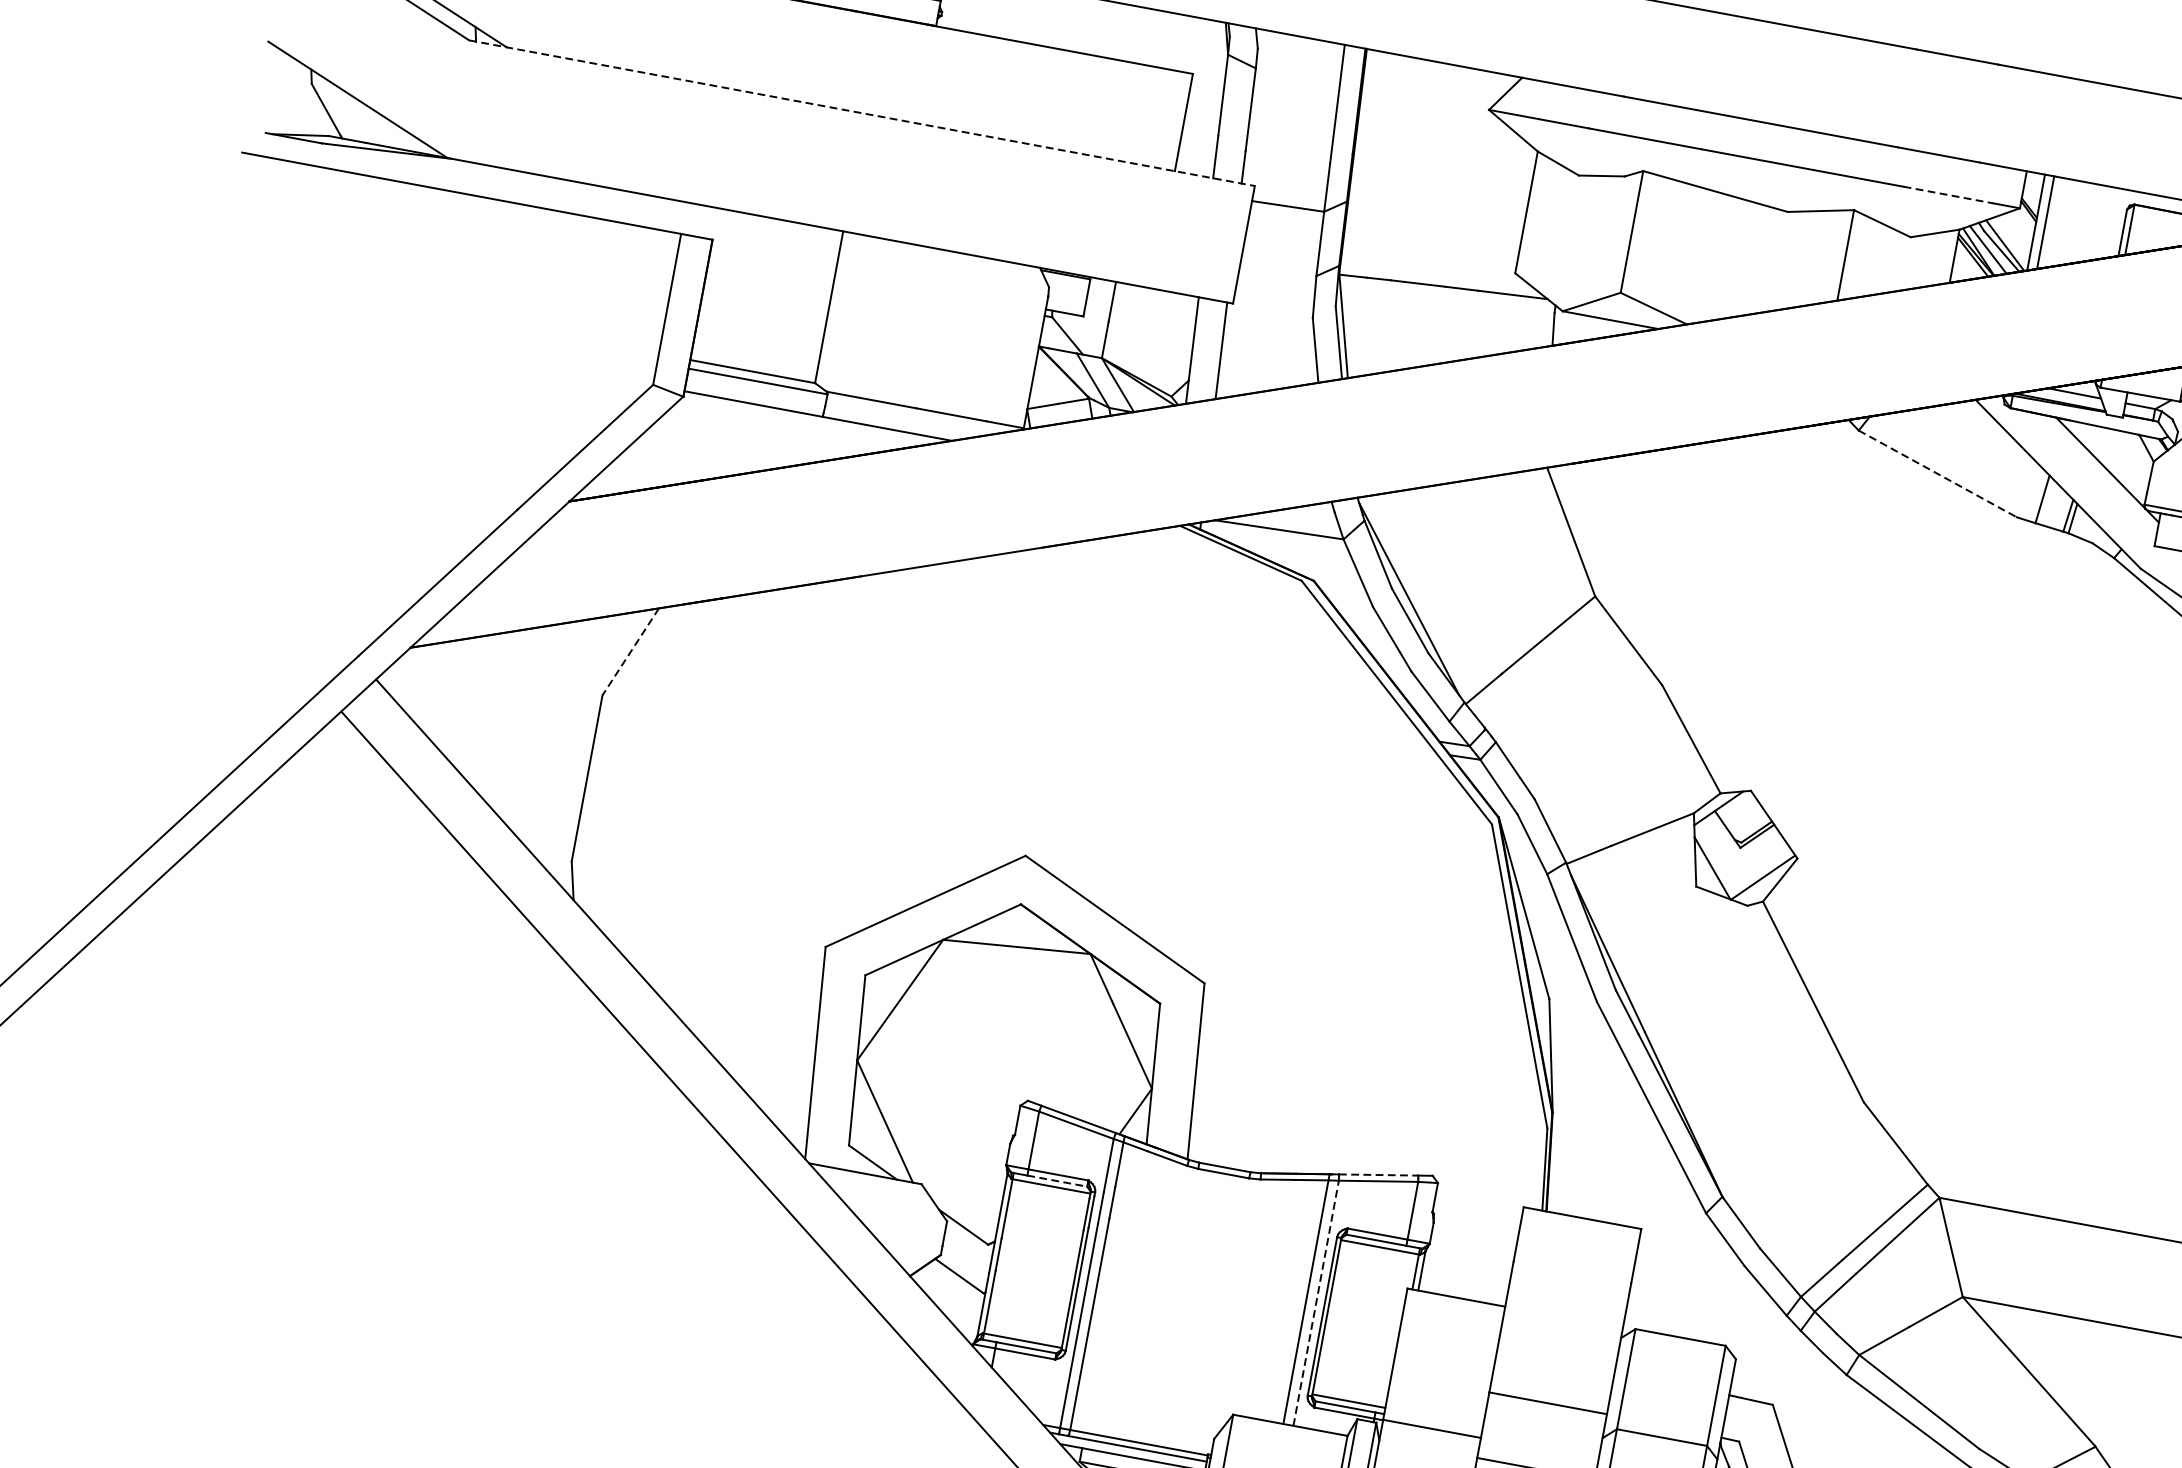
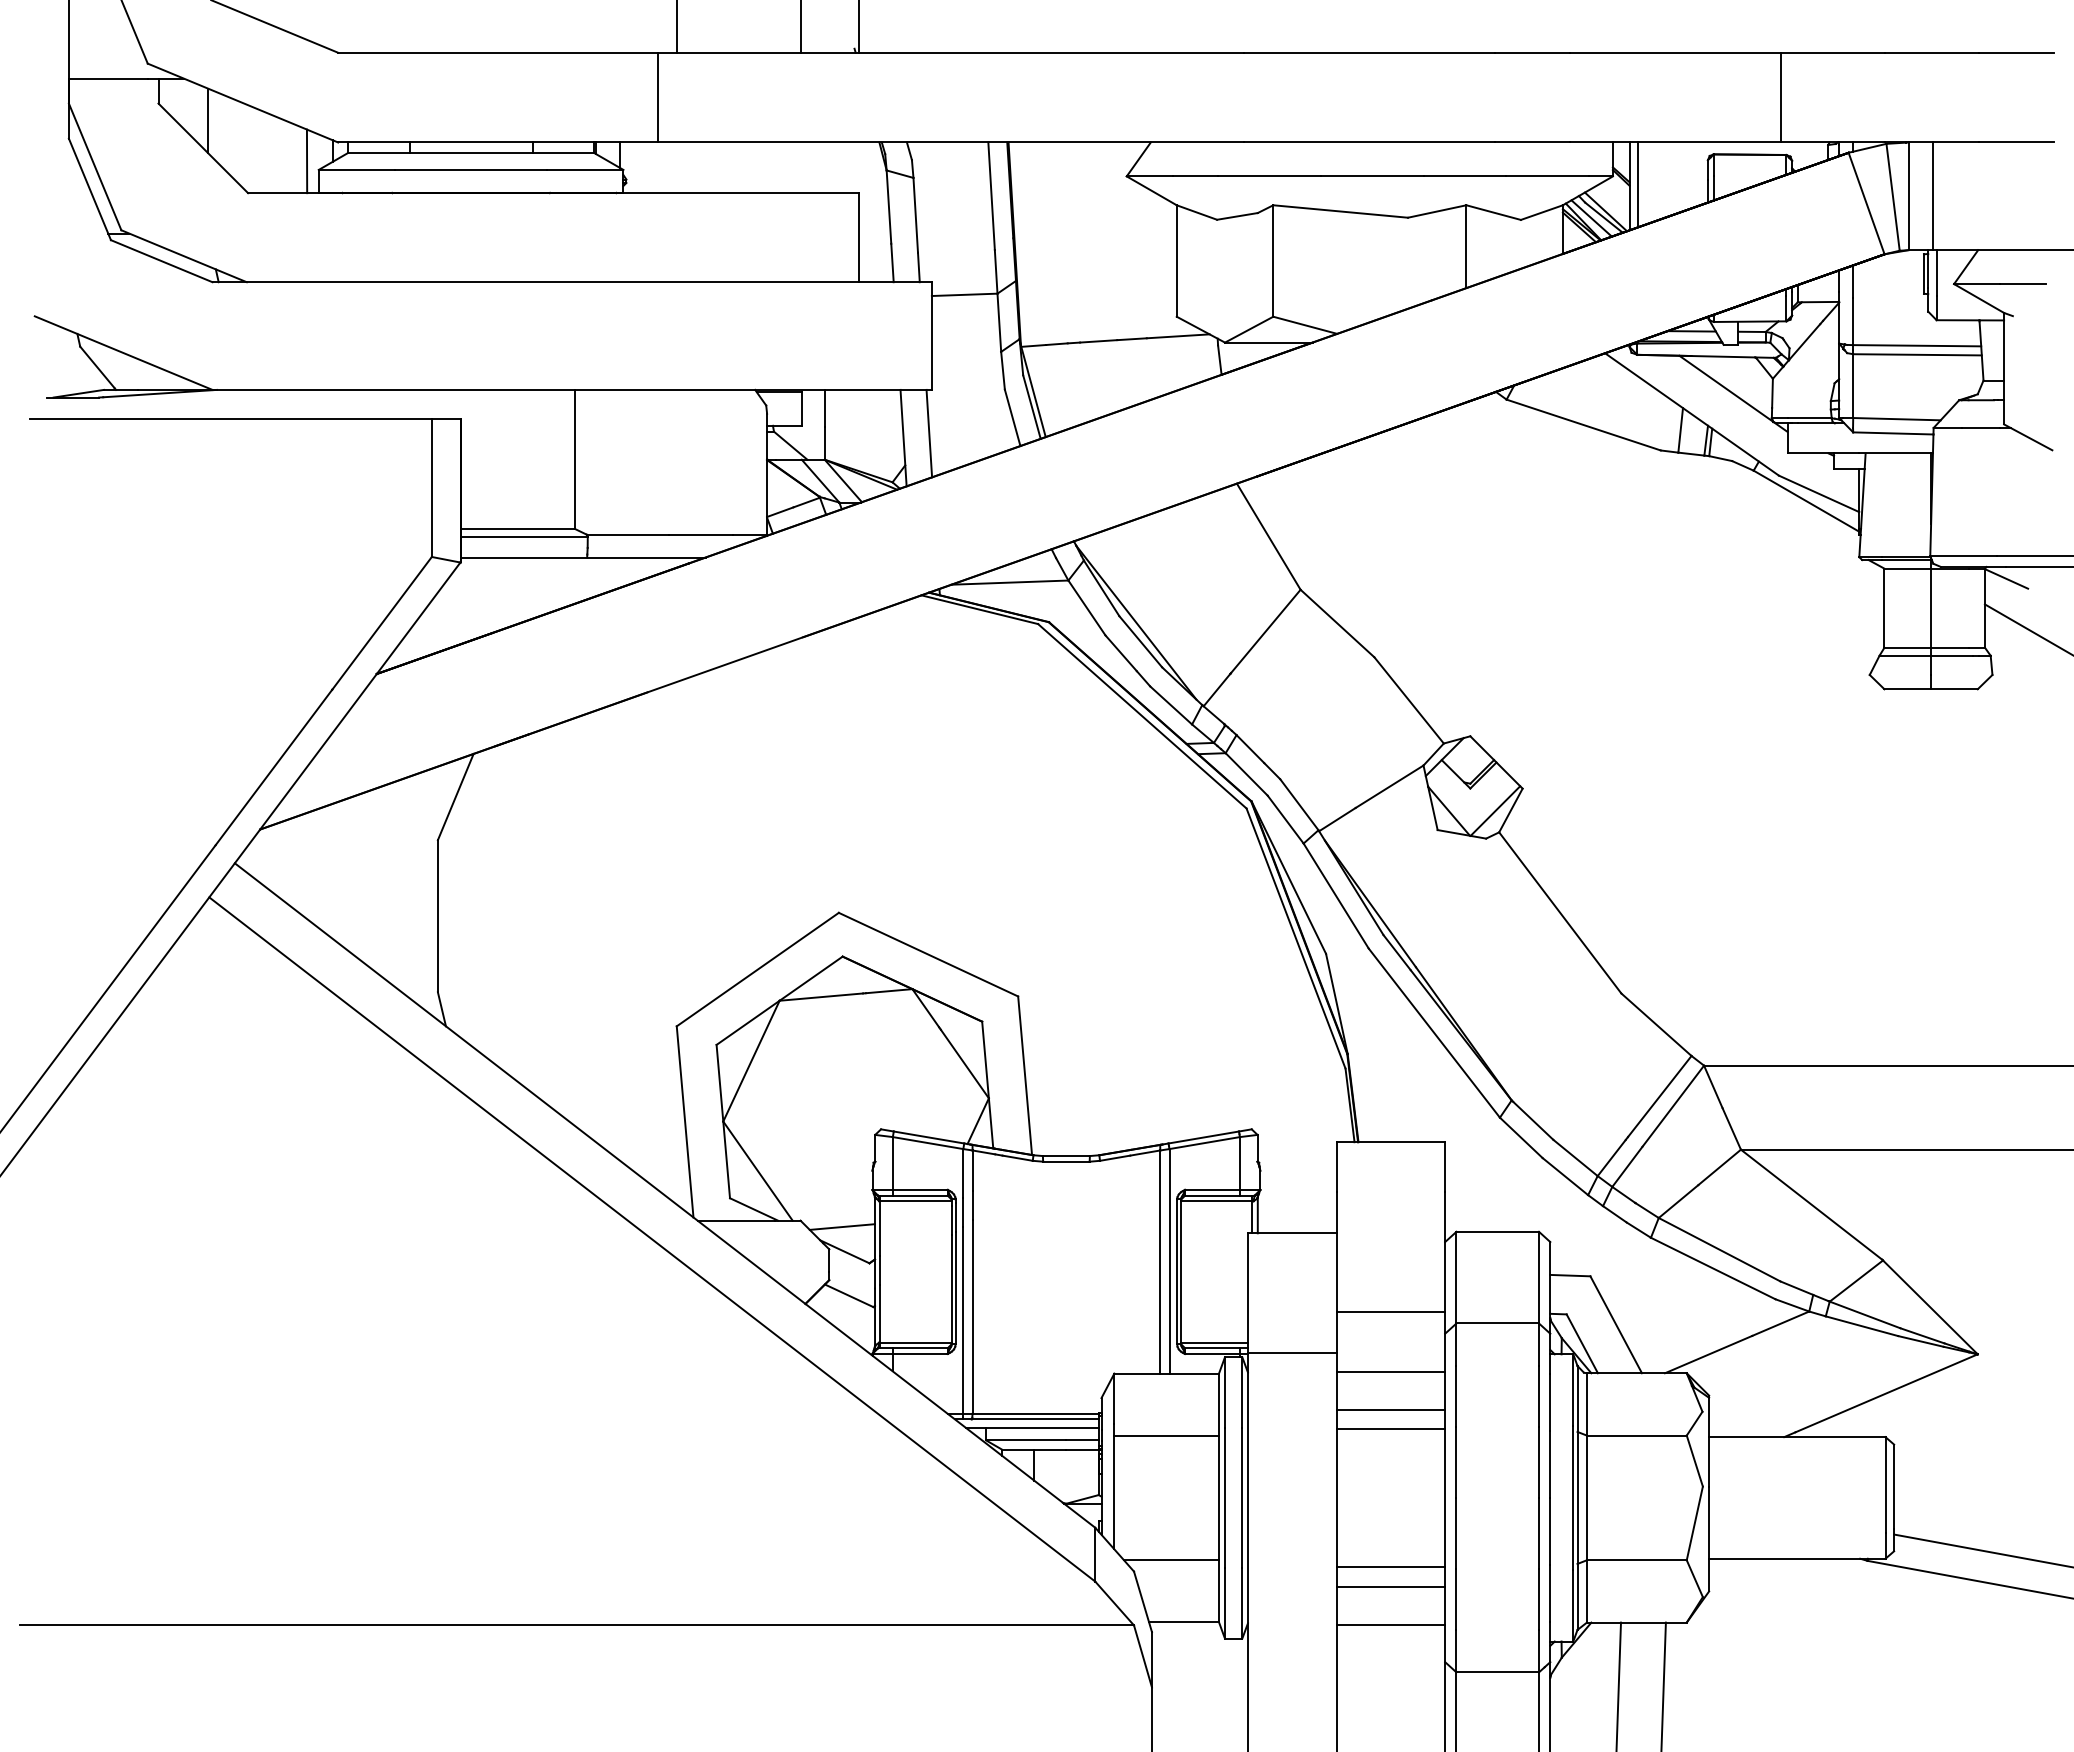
line: (862, 113) -> (572, 282), dashed -> solid
line: (1949, 195) -> (1548, 176), dashed -> solid
line: (1938, 474) -> (1584, 425), dashed -> solid
line: (630, 652) -> (455, 797), dashed -> solid
line: (1378, 1174) -> (1203, 1137), dashed -> solid
line: (1057, 1181) -> (920, 1195), dashed -> solid
line: (965, 1198) -> (841, 1226), added
line: (1316, 1302) -> (1169, 1260), dashed -> solid

